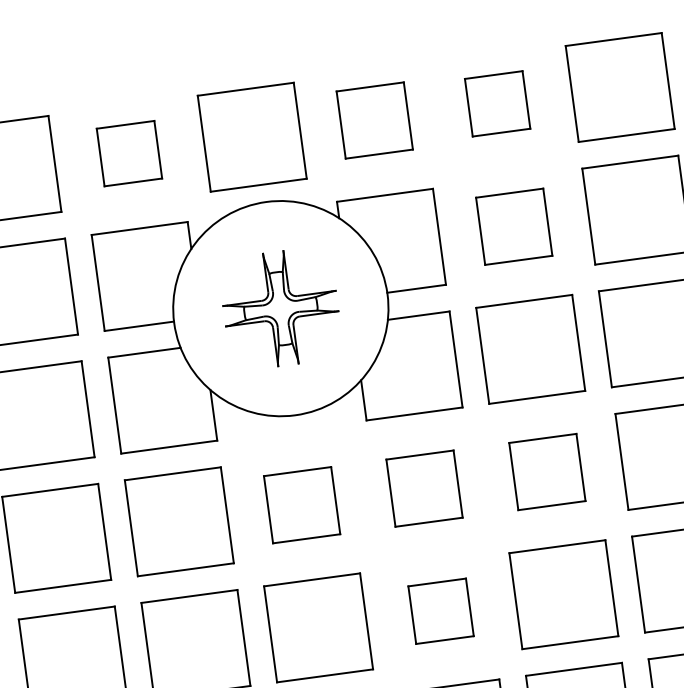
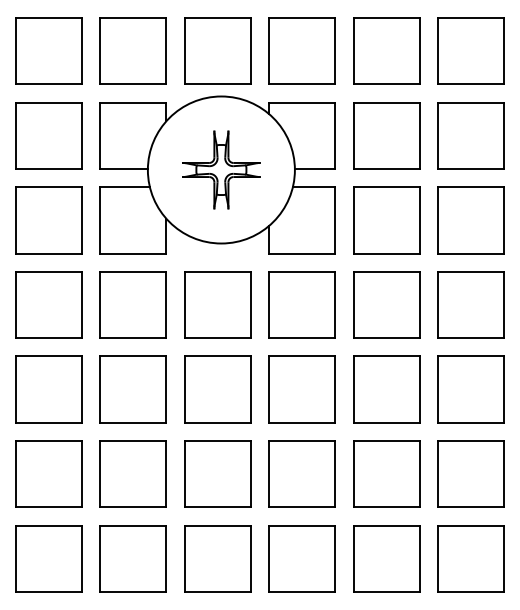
part: (496, 102) -> (386, 50), size x1.67
part: (373, 119) -> (301, 50), size x1.43
part: (128, 152) -> (132, 50), size x1.67
part: (513, 226) -> (386, 135), size x1.43
part: (546, 471) -> (386, 304), size x1.43
part: (423, 488) -> (301, 304), size x1.43
part: (301, 504) -> (217, 304), size x1.43
part: (440, 611) -> (301, 389), size x1.67

